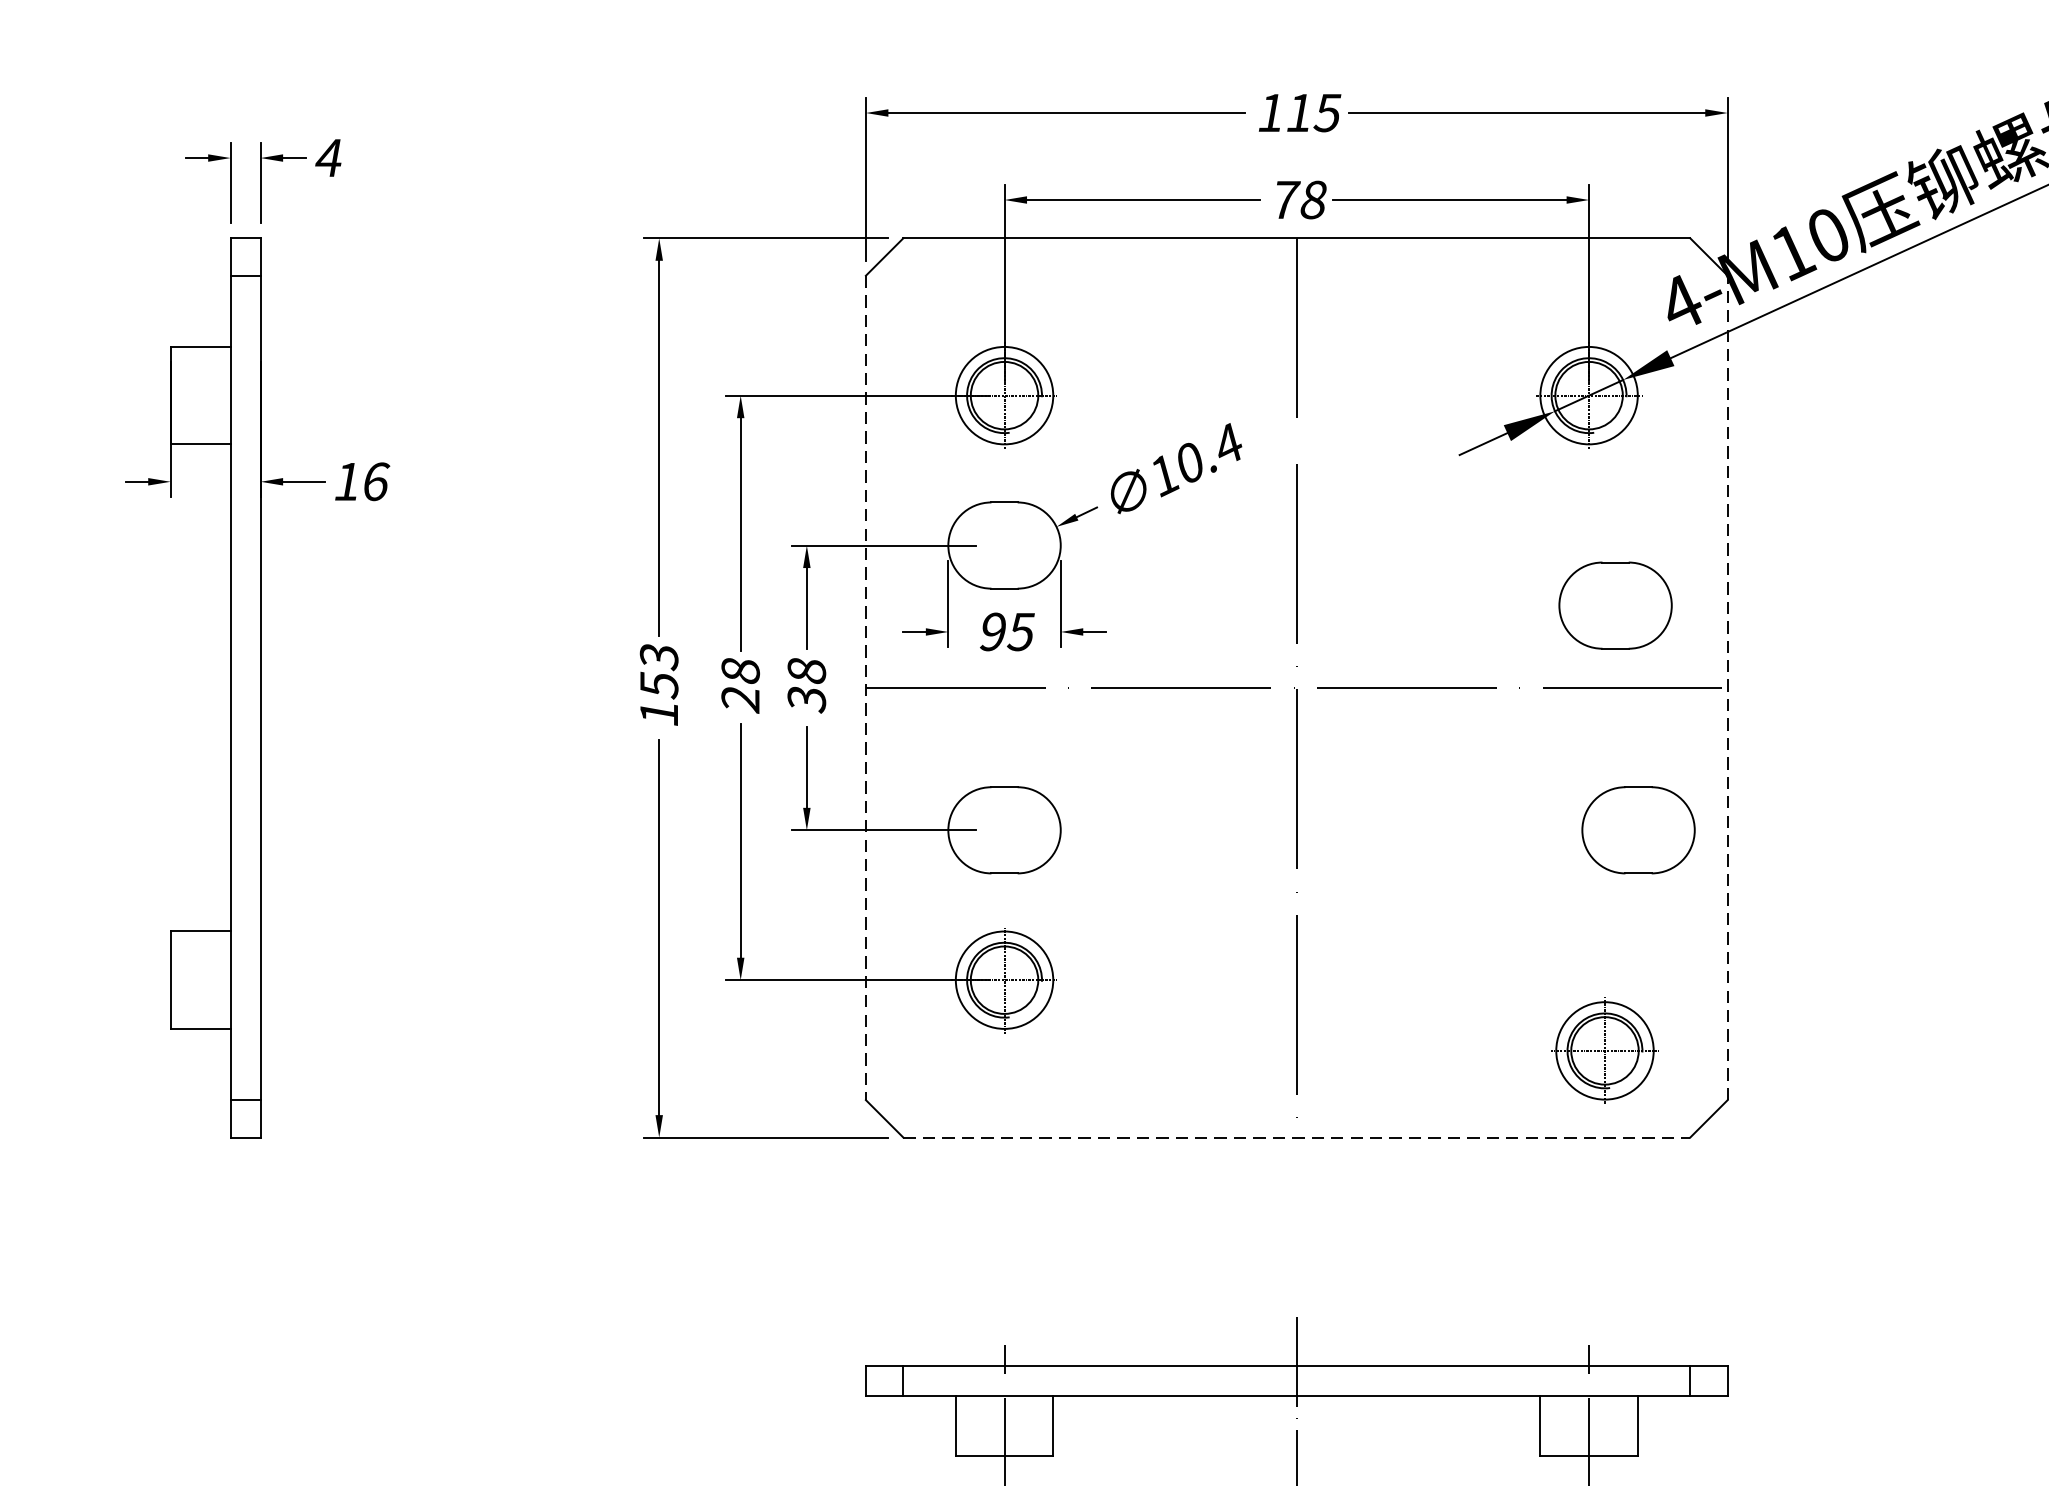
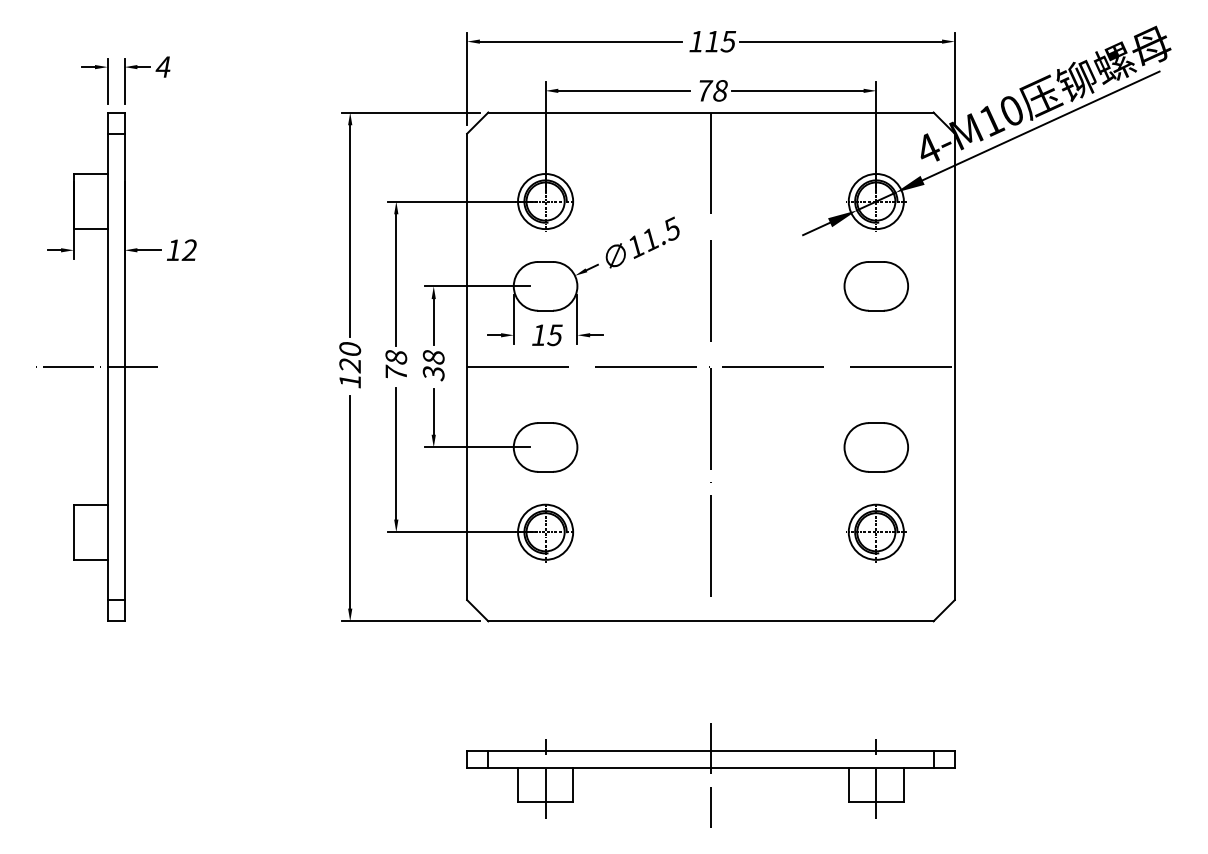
text: (1209, 452) -> (661, 233), 10.4 -> 11.5
text: (375, 482) -> (189, 250), 16 -> 12
part: (1614, 605) -> (875, 286), moved
text: (991, 632) -> (538, 335), 95 -> 15
text: (659, 671) -> (350, 357), 153 -> 120
line: (210, 687) -> (96, 366), added
line: (1727, 687) -> (954, 366), dashed -> solid
line: (866, 688) -> (467, 367), dashed -> solid
text: (739, 697) -> (395, 372), 28 -> 78
part: (1637, 830) -> (875, 447), moved
part: (1605, 1051) -> (876, 532), moved
line: (1295, 1137) -> (710, 621), dashed -> solid

